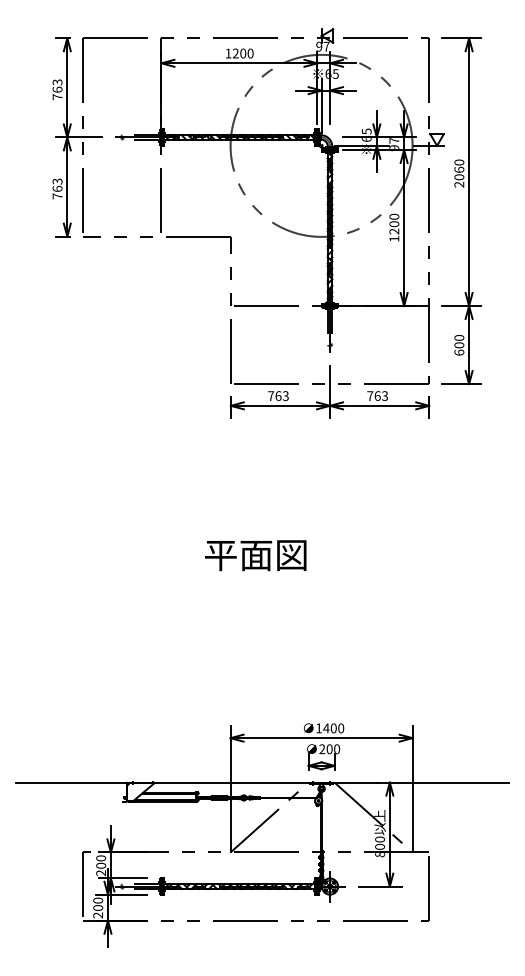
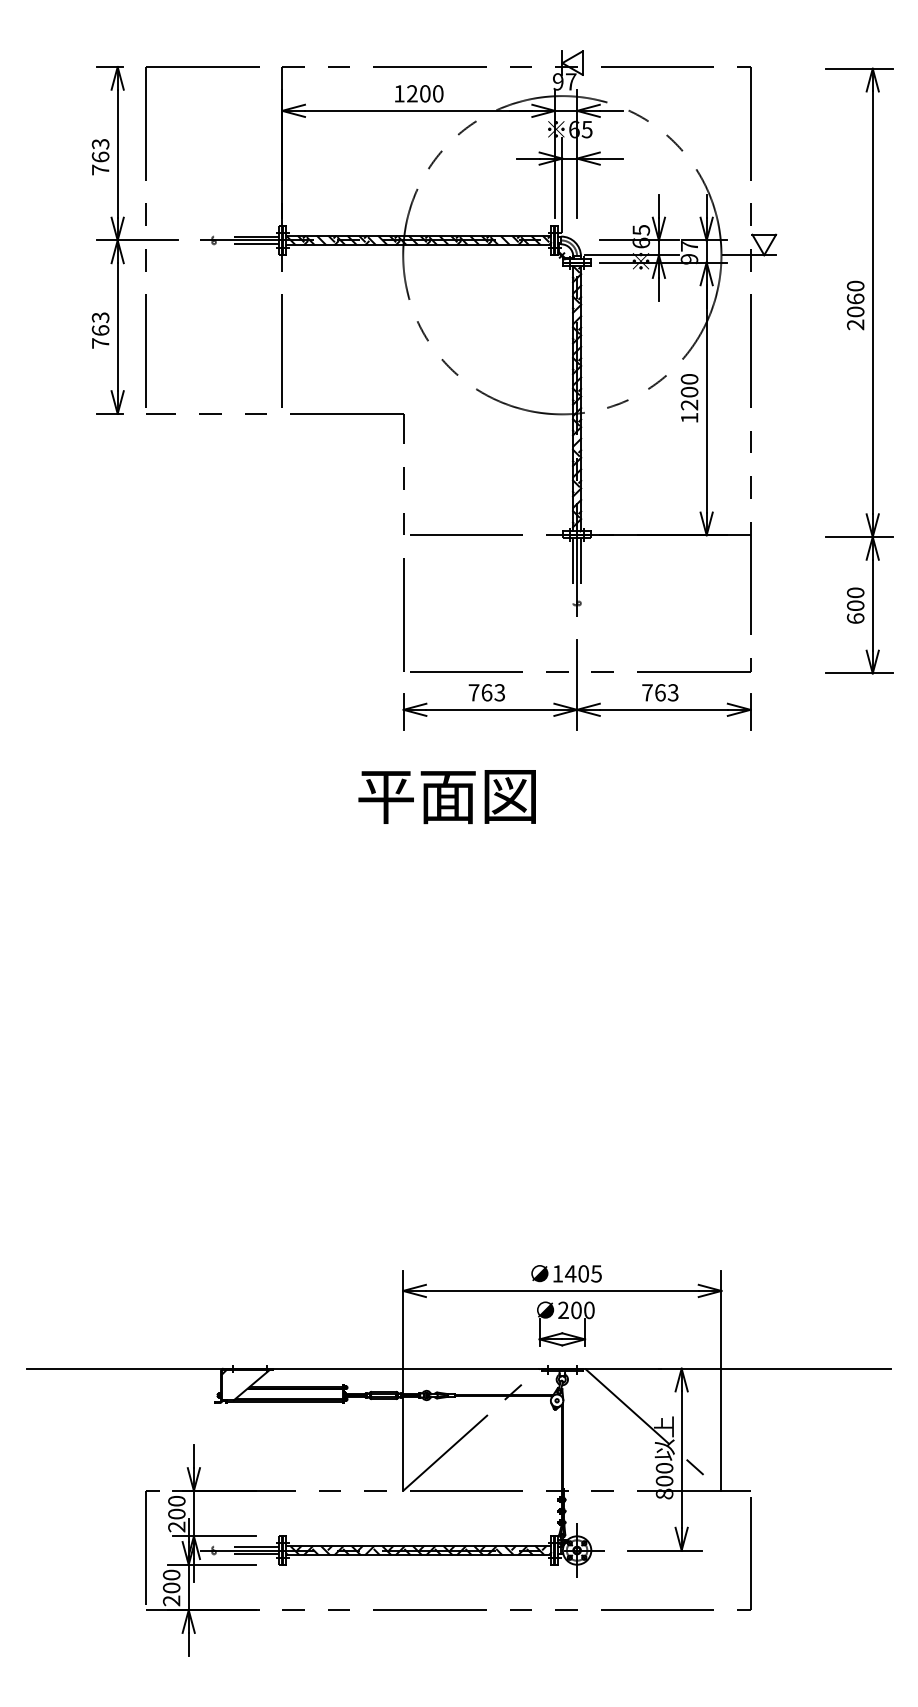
part: (468, 210) -> (871, 369), moved
text: (255, 555) -> (446, 796), moved
text: (341, 728) -> (597, 1274), 1400 -> 1405

